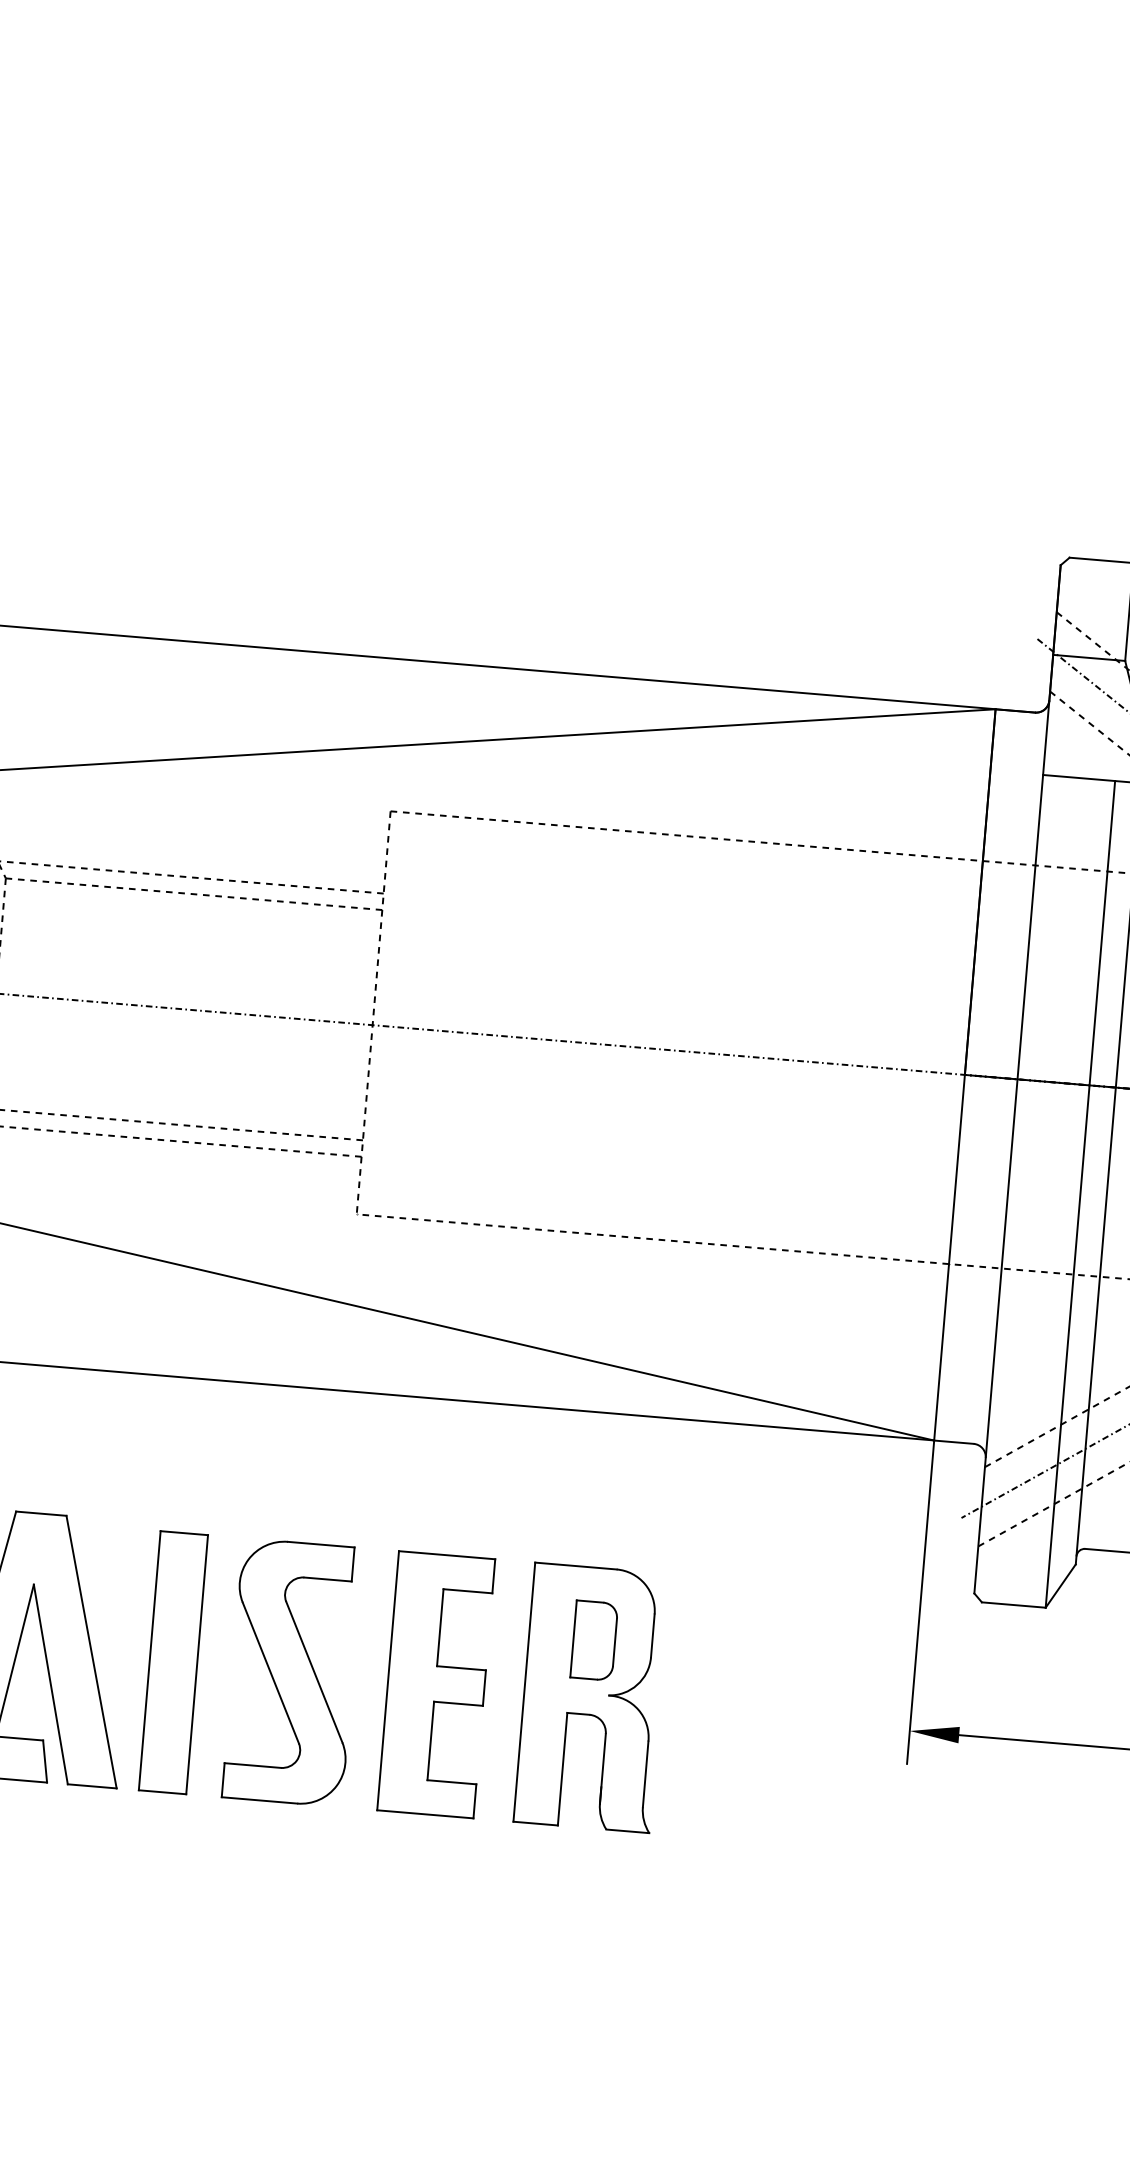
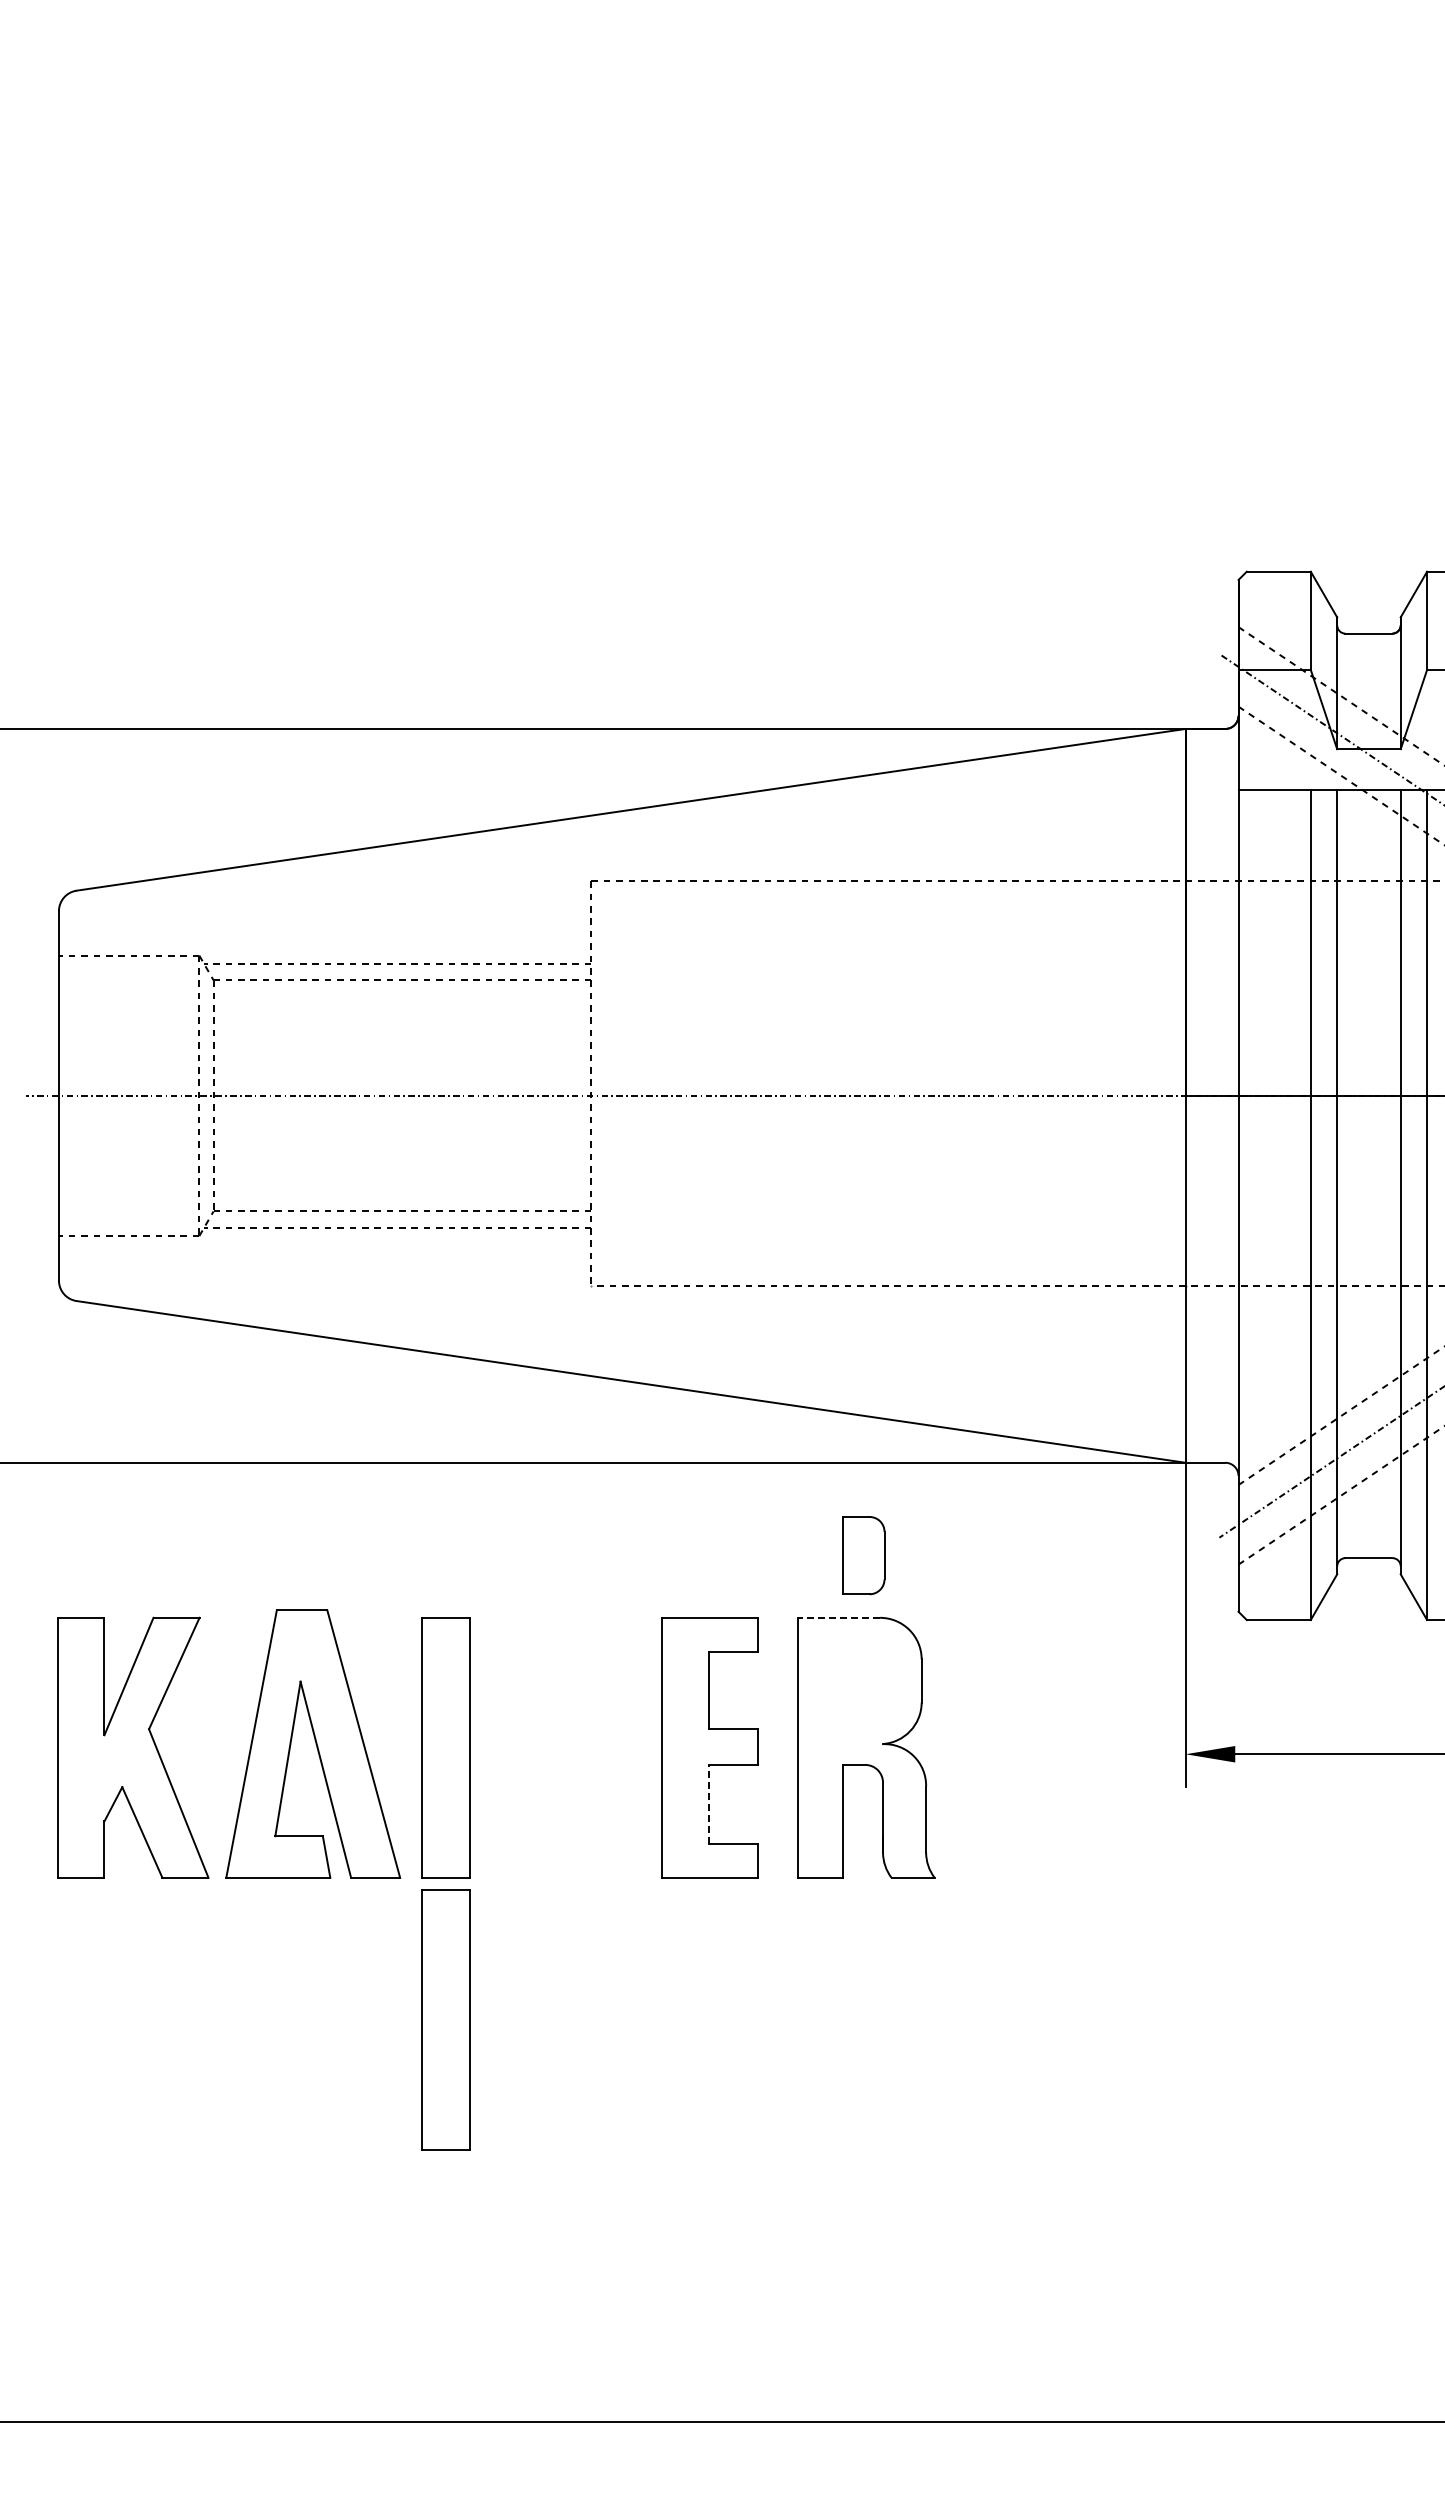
line: (576, 1565) -> (839, 1617), solid -> dashed
part: (594, 1640) -> (863, 1555), moved
part: (292, 1672) -> (565, 1747), removed
line: (431, 1740) -> (709, 1803), solid -> dashed
part: (149, 1933) -> (445, 2019), added

